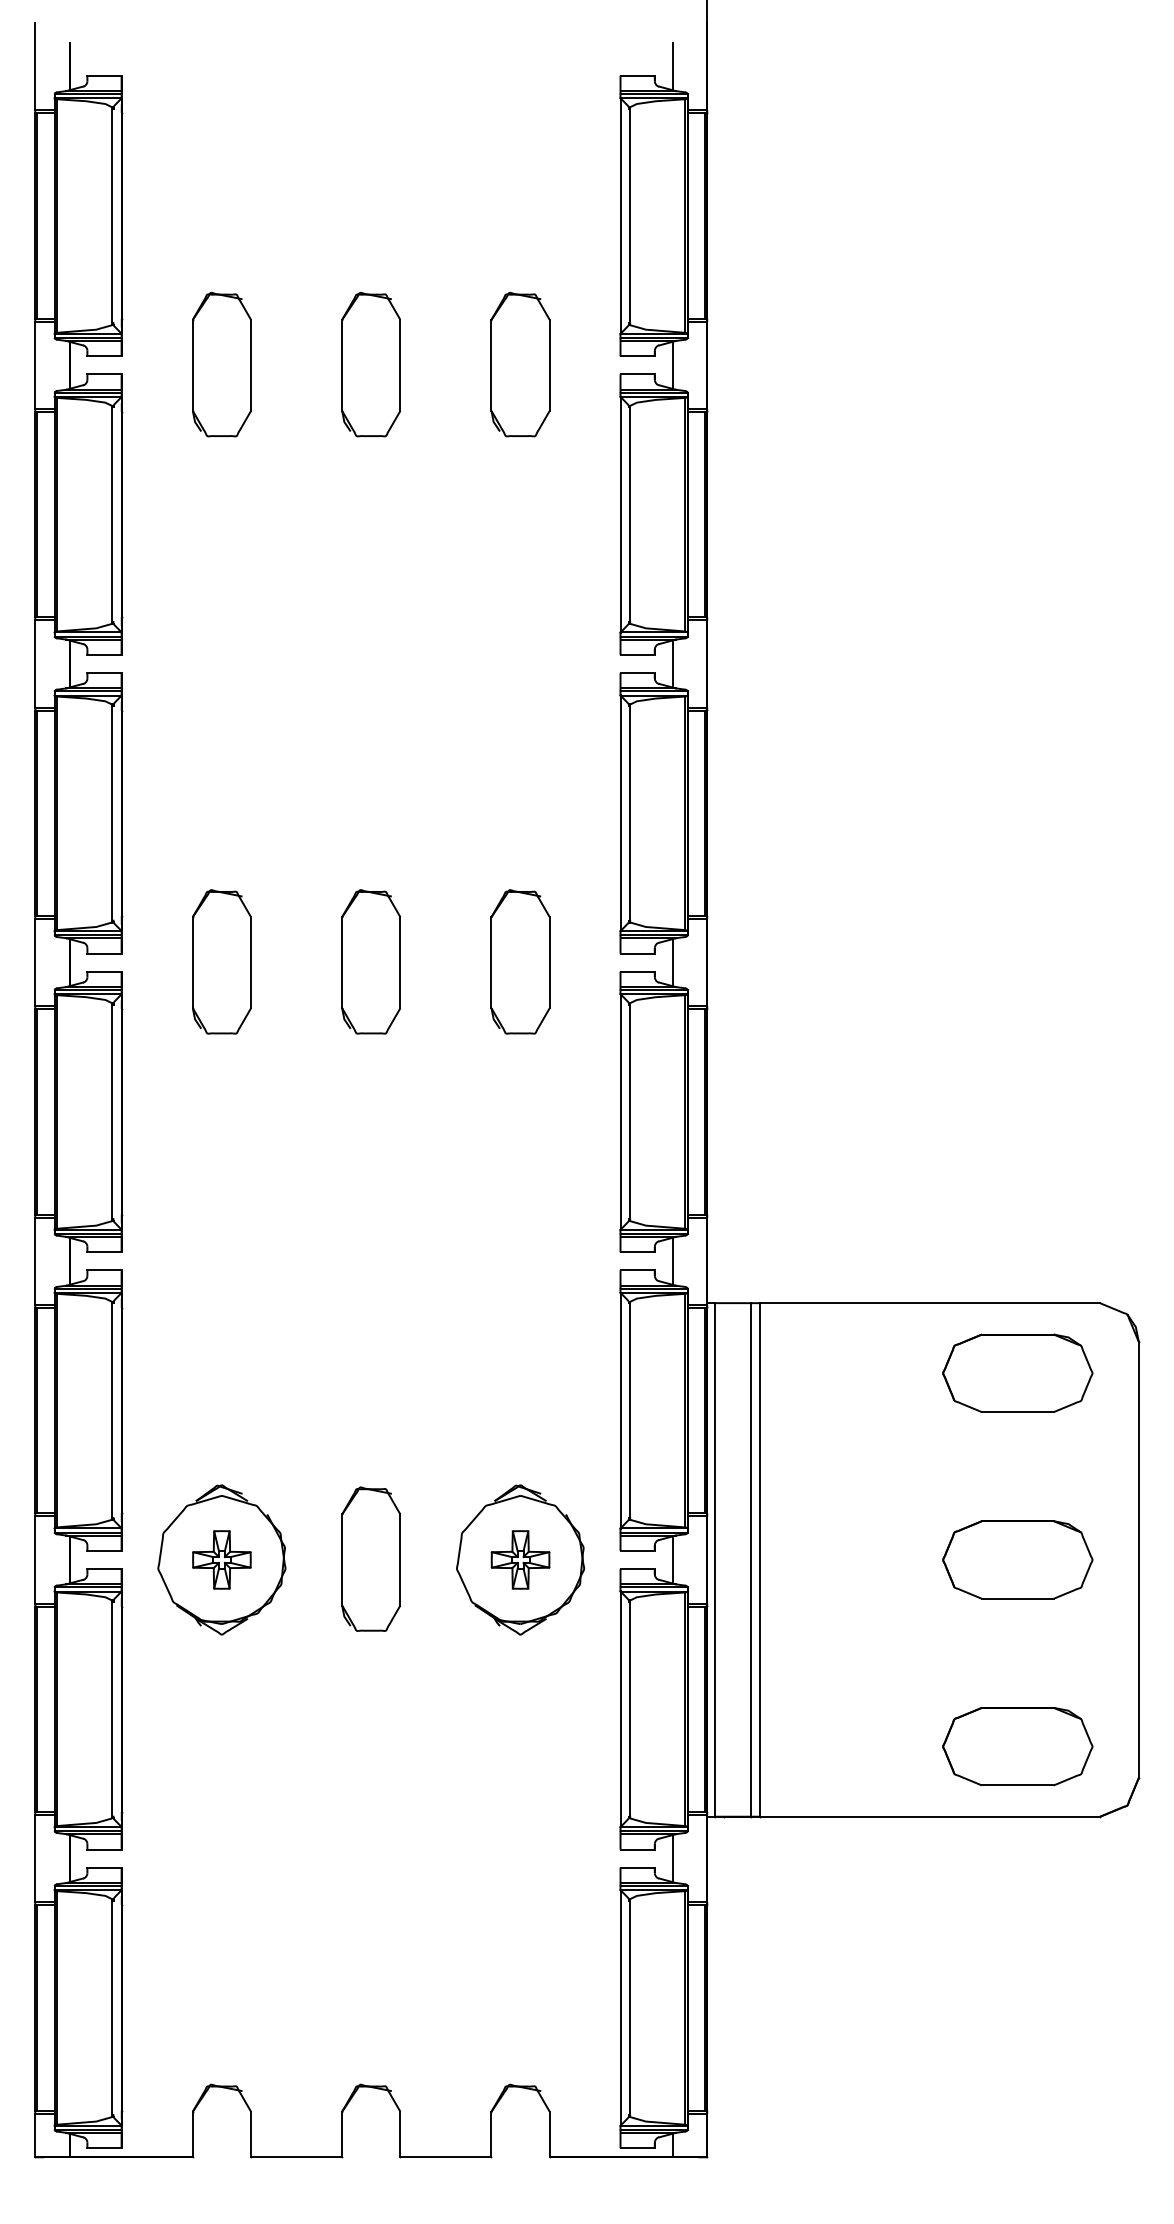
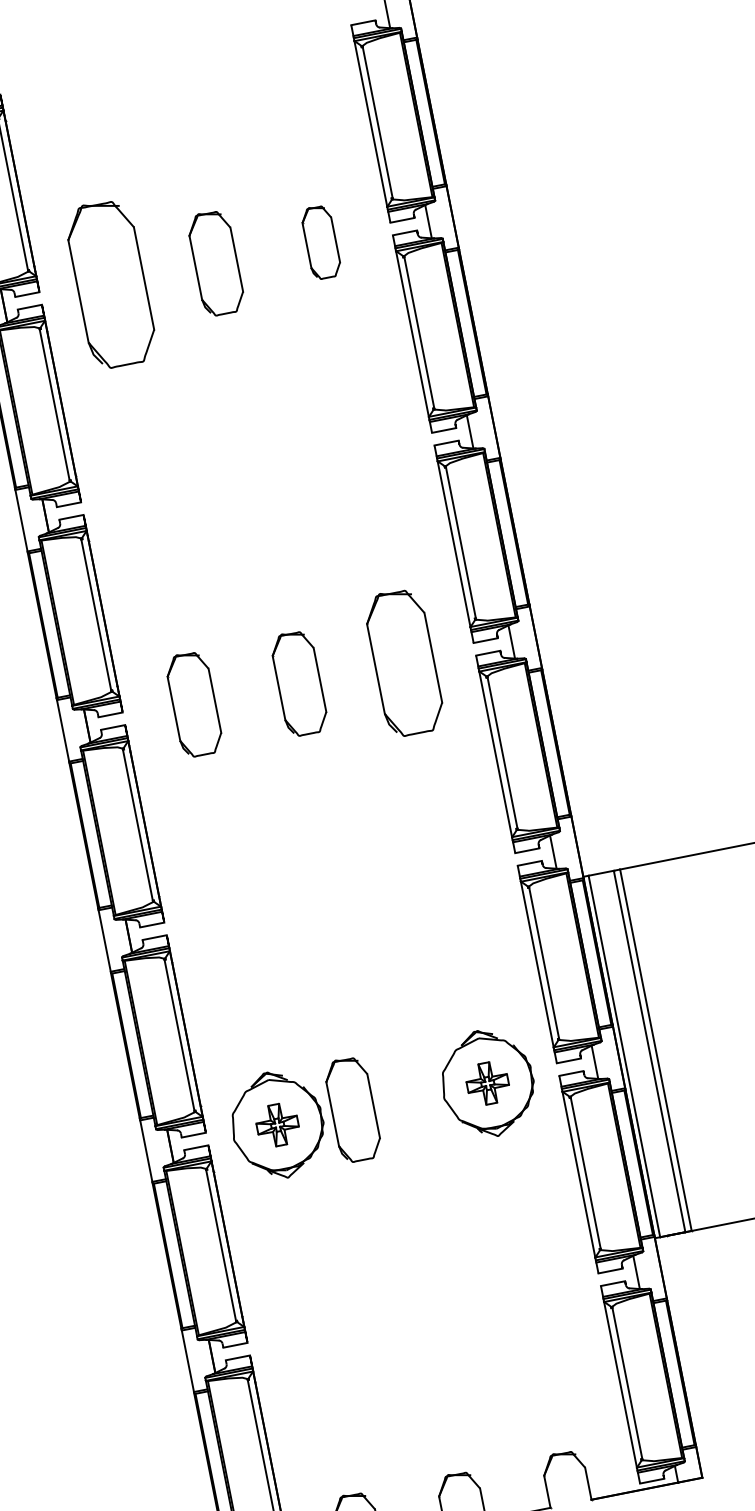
part: (221, 364) -> (110, 284), size x1.6
part: (520, 364) -> (321, 242), size x0.7
part: (520, 961) -> (404, 662), size x1.4
part: (370, 1558) -> (352, 1109), moved

